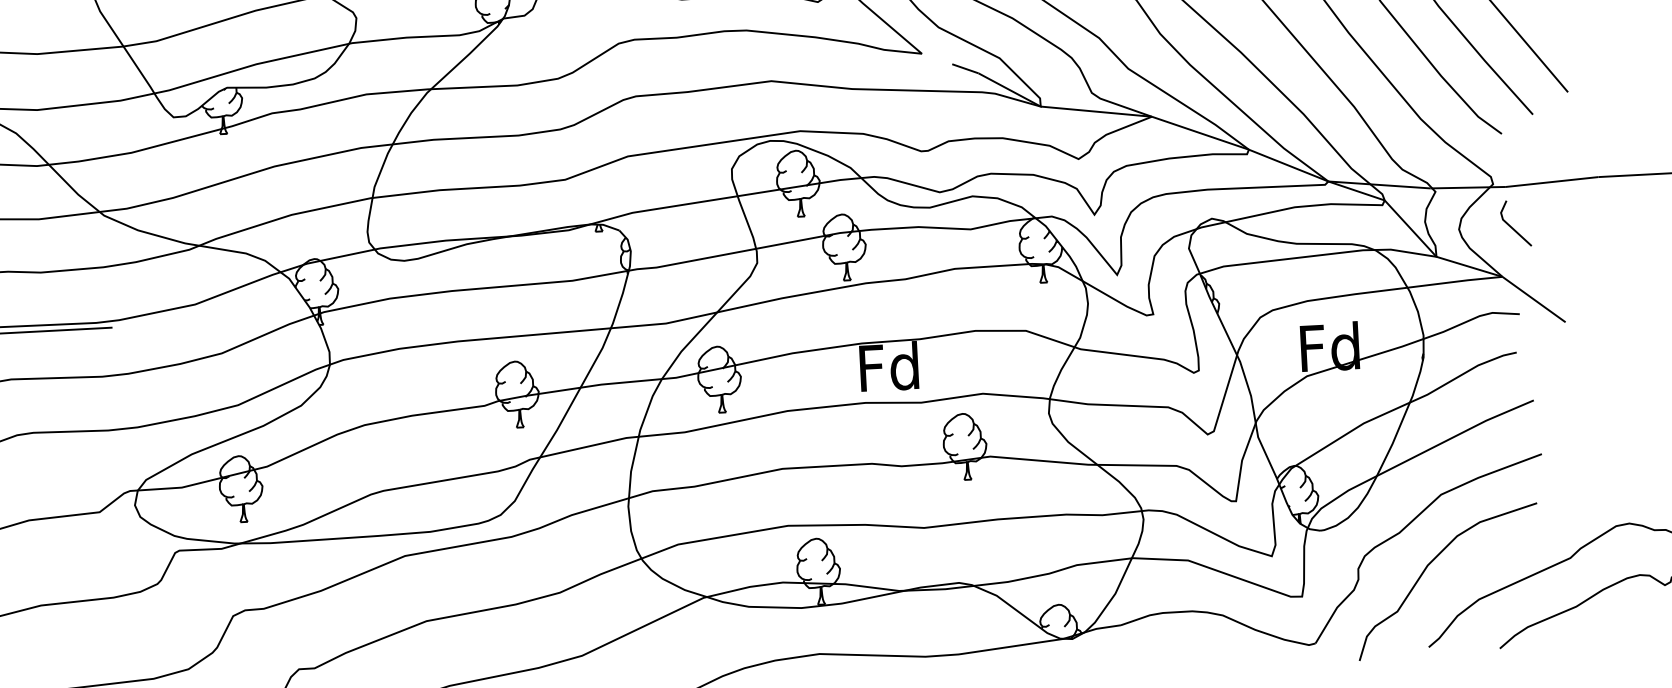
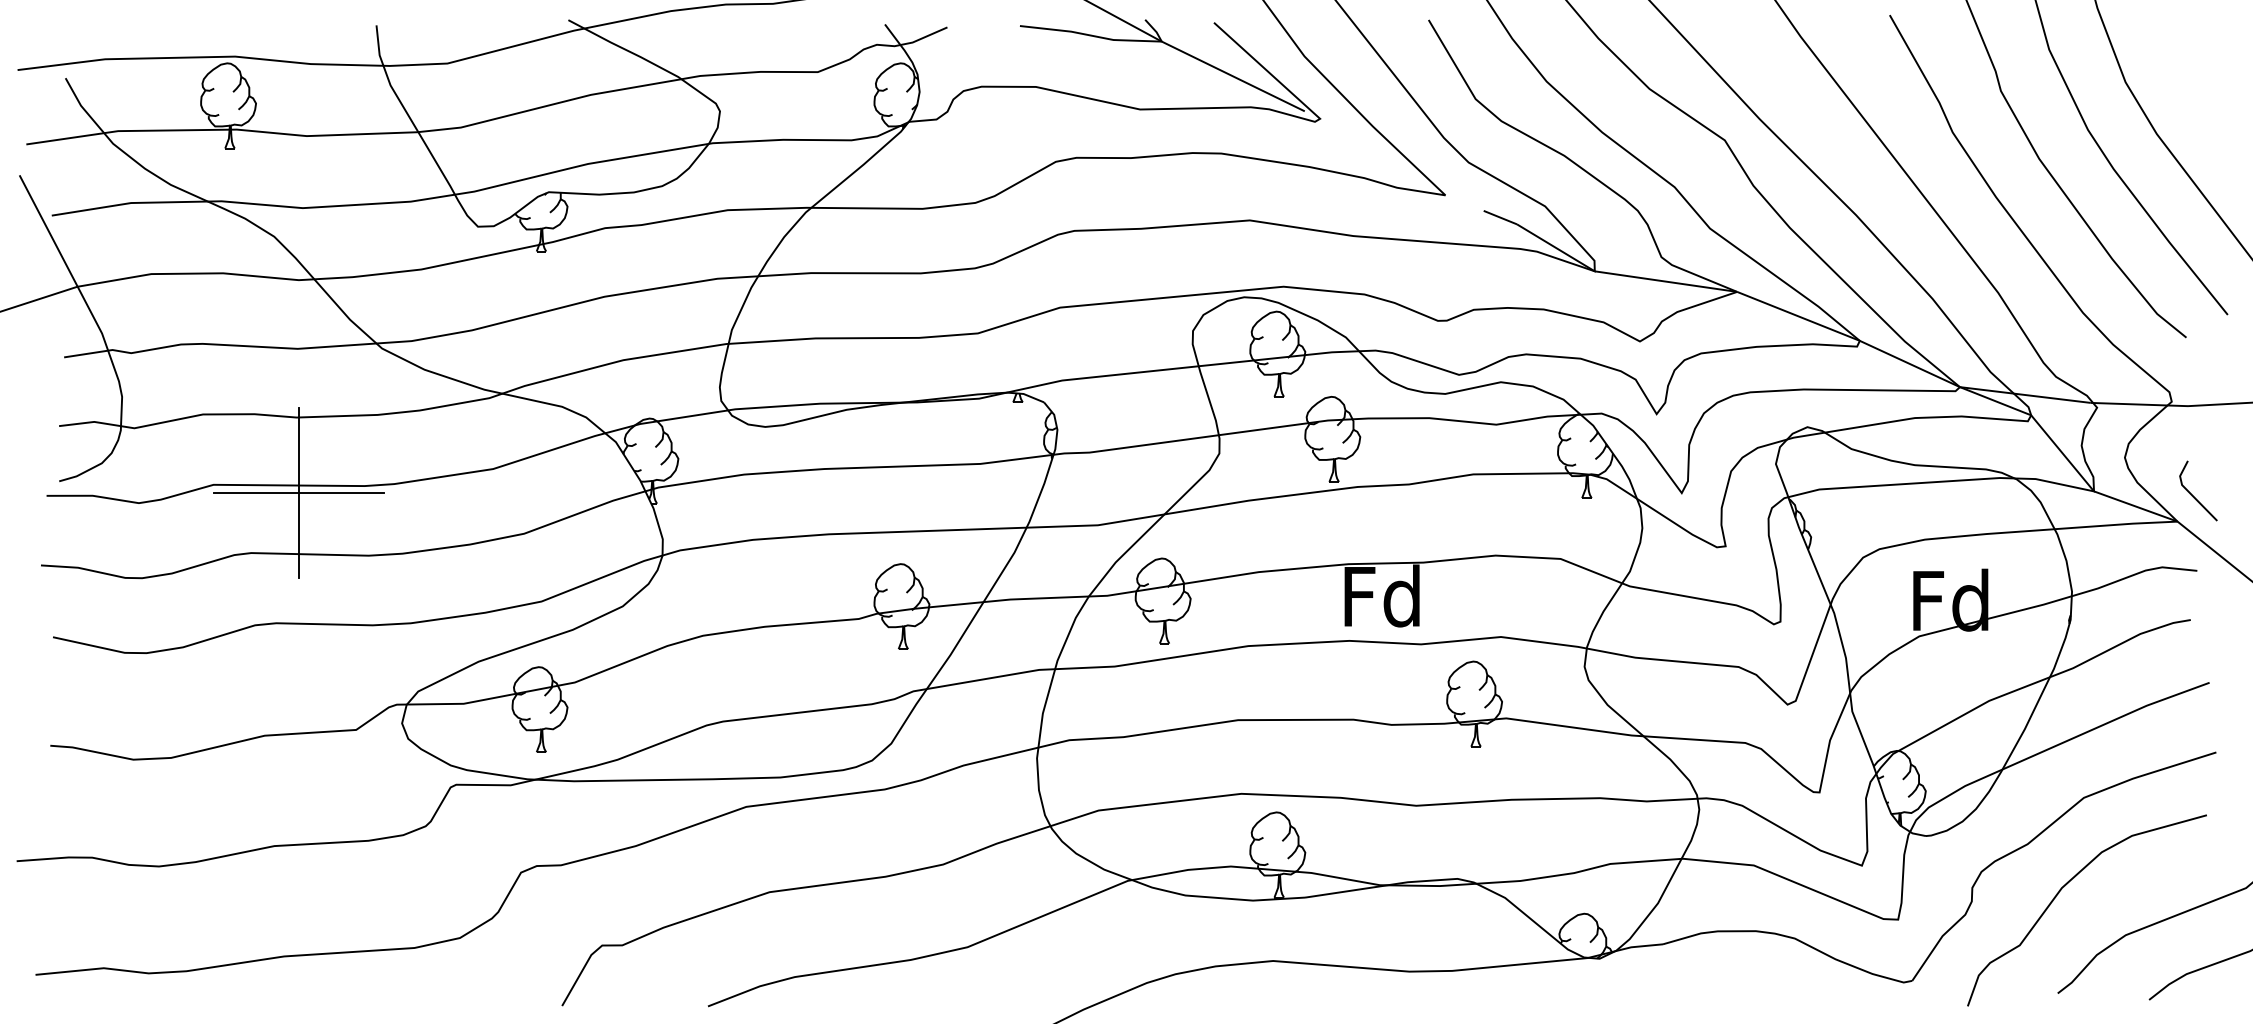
line: (1512, 227) -> (2193, 495), moved
line: (46, 331) -> (299, 493), added

